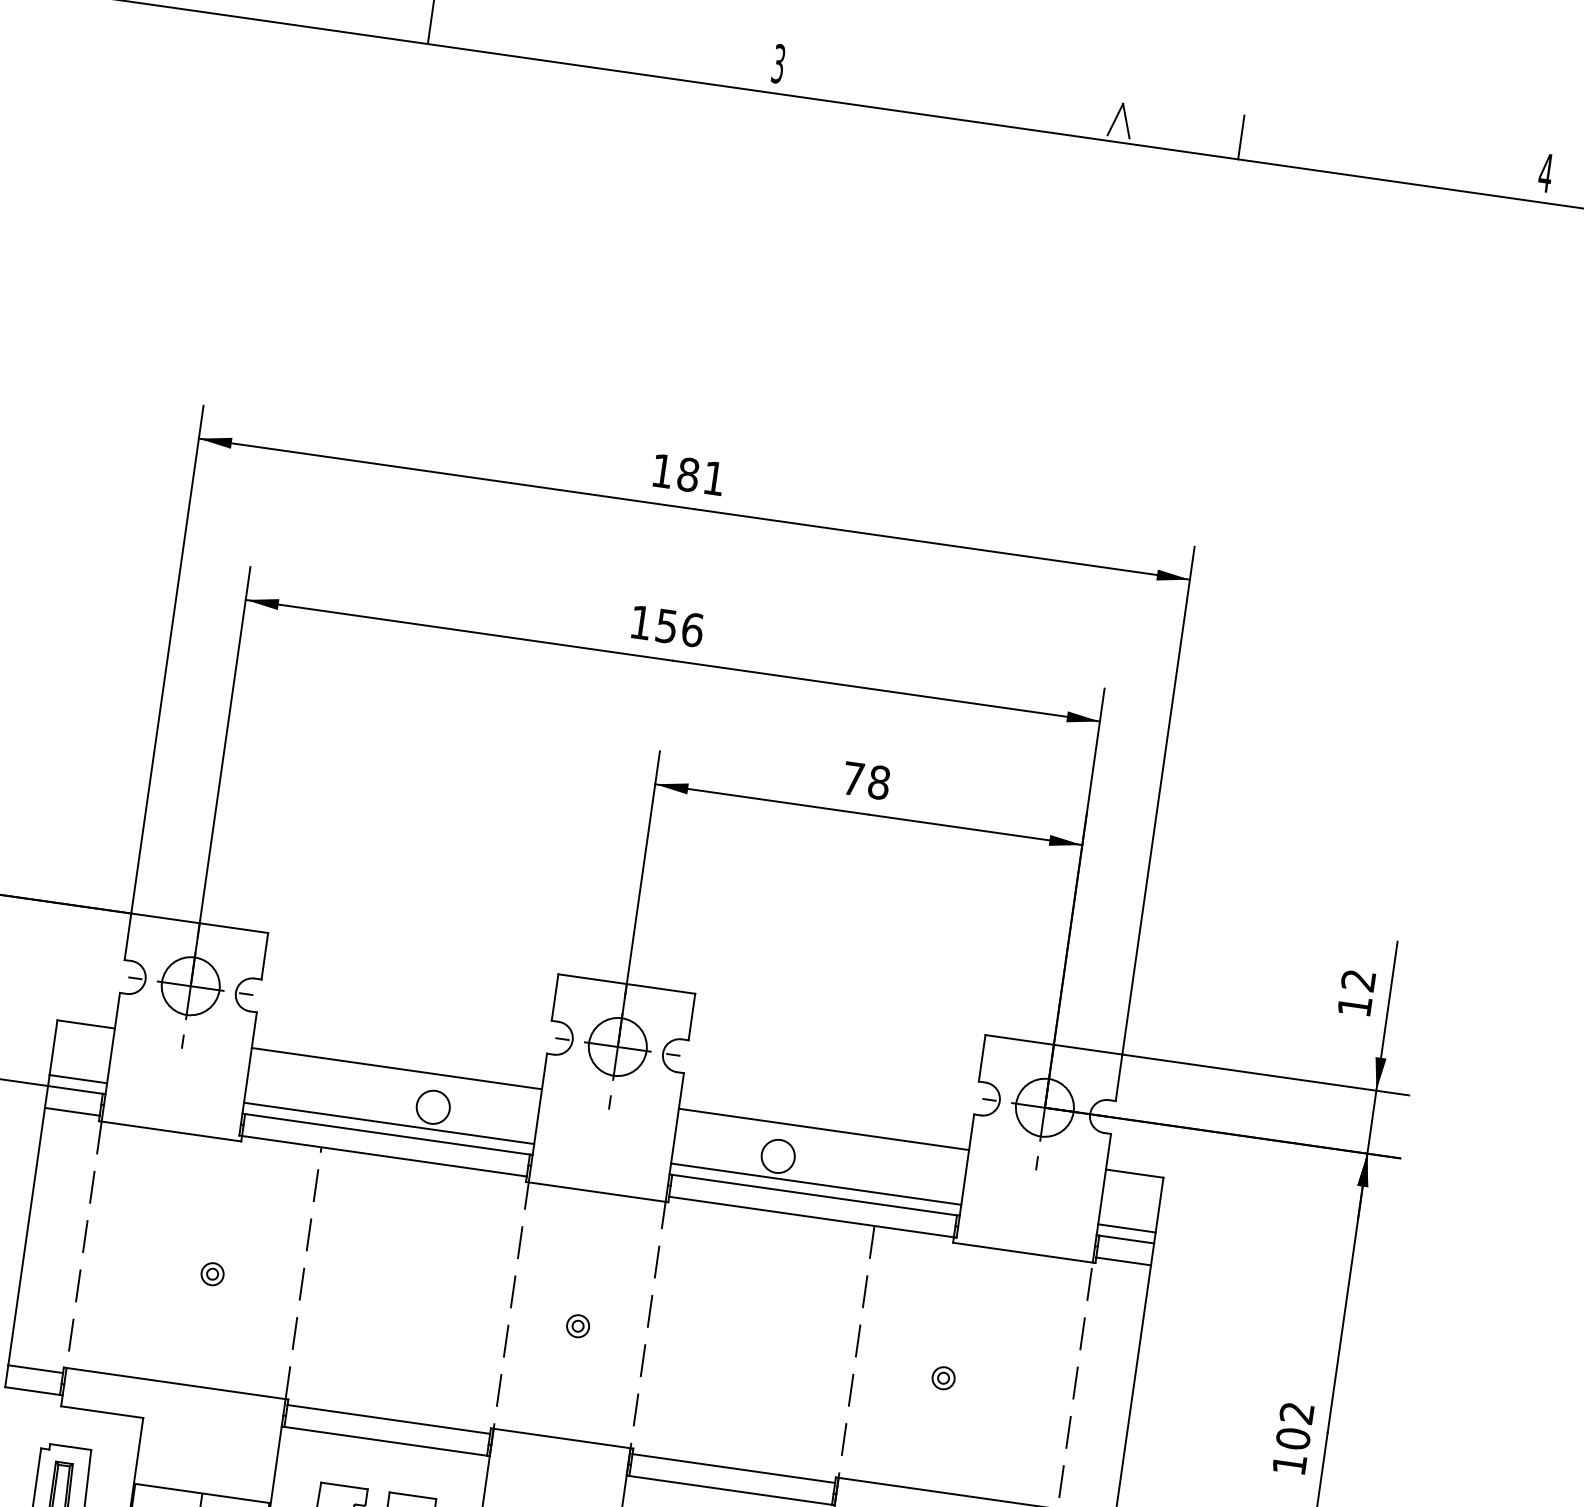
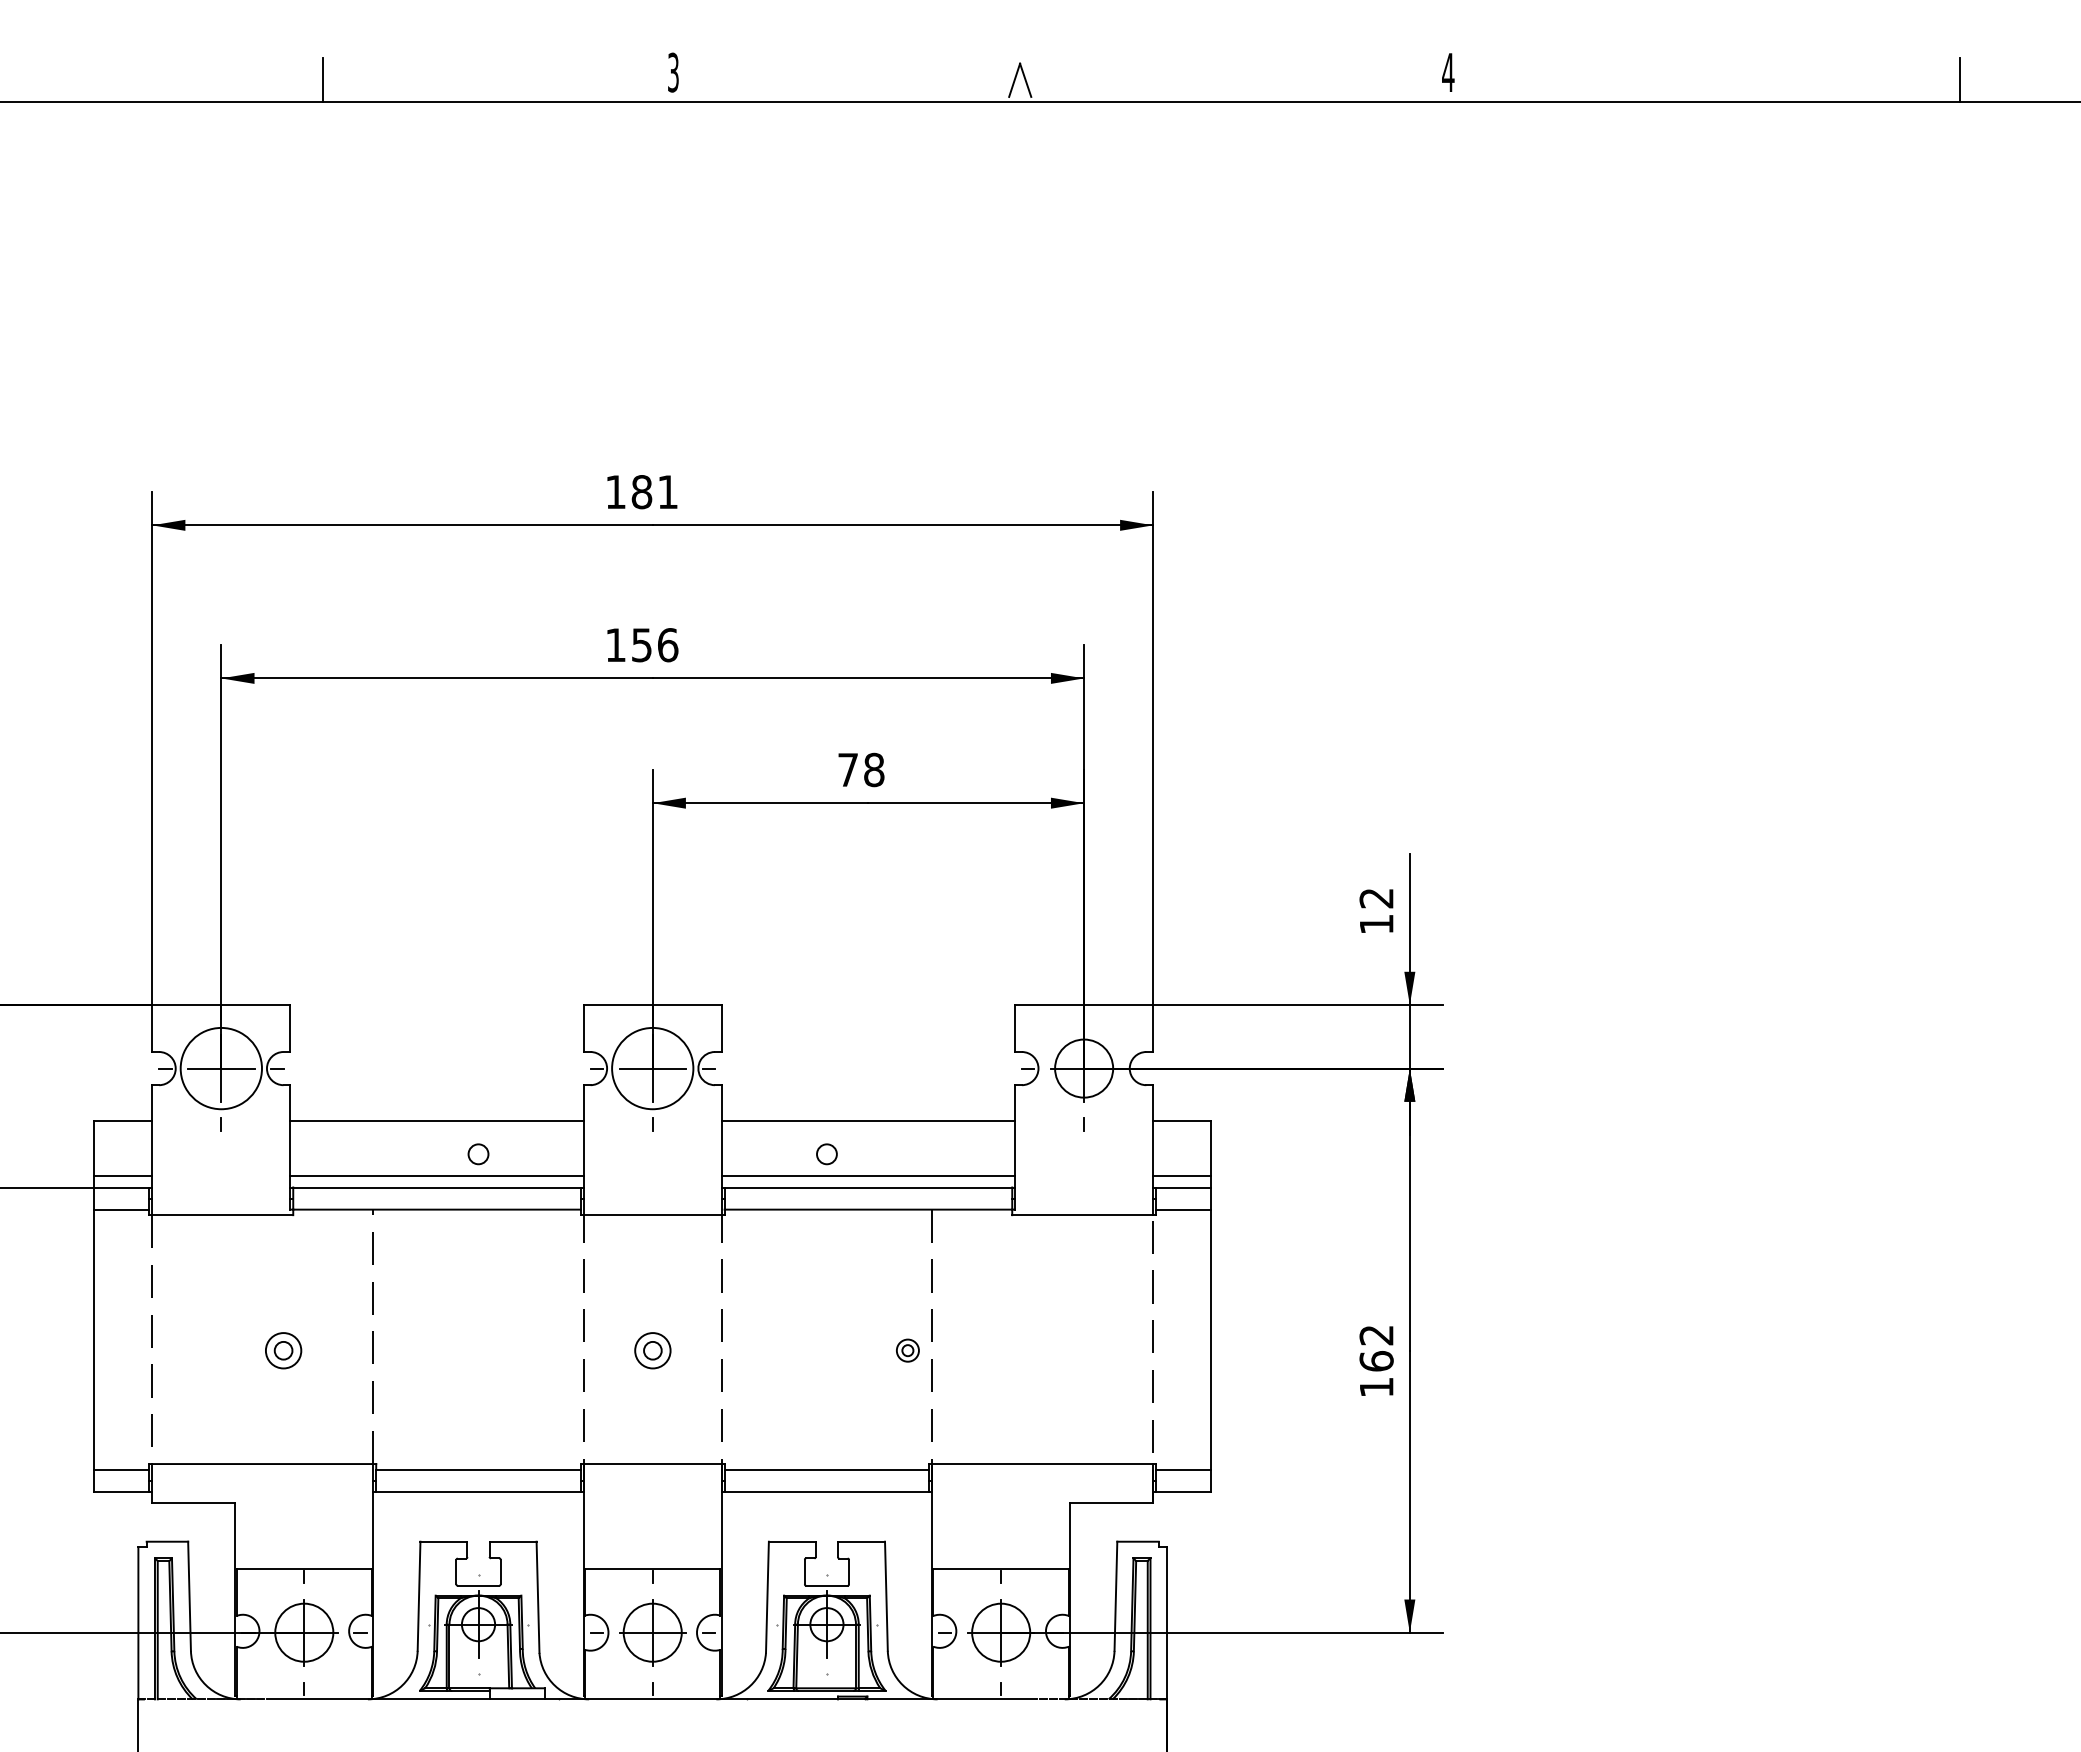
line: (1240, 137) -> (1141, 80), removed
circle: (190, 986) -> (221, 1068), size x1.4
circle: (617, 1046) -> (652, 1068), size x1.4
circle: (433, 1106) -> (478, 1153), size x0.6
circle: (777, 1155) -> (826, 1153), size x0.6
part: (212, 1274) -> (283, 1350), size x1.6
part: (577, 1326) -> (652, 1350), size x1.6
part: (943, 1378) -> (907, 1350), moved
text: (1293, 1438) -> (1376, 1361), 102 -> 162

